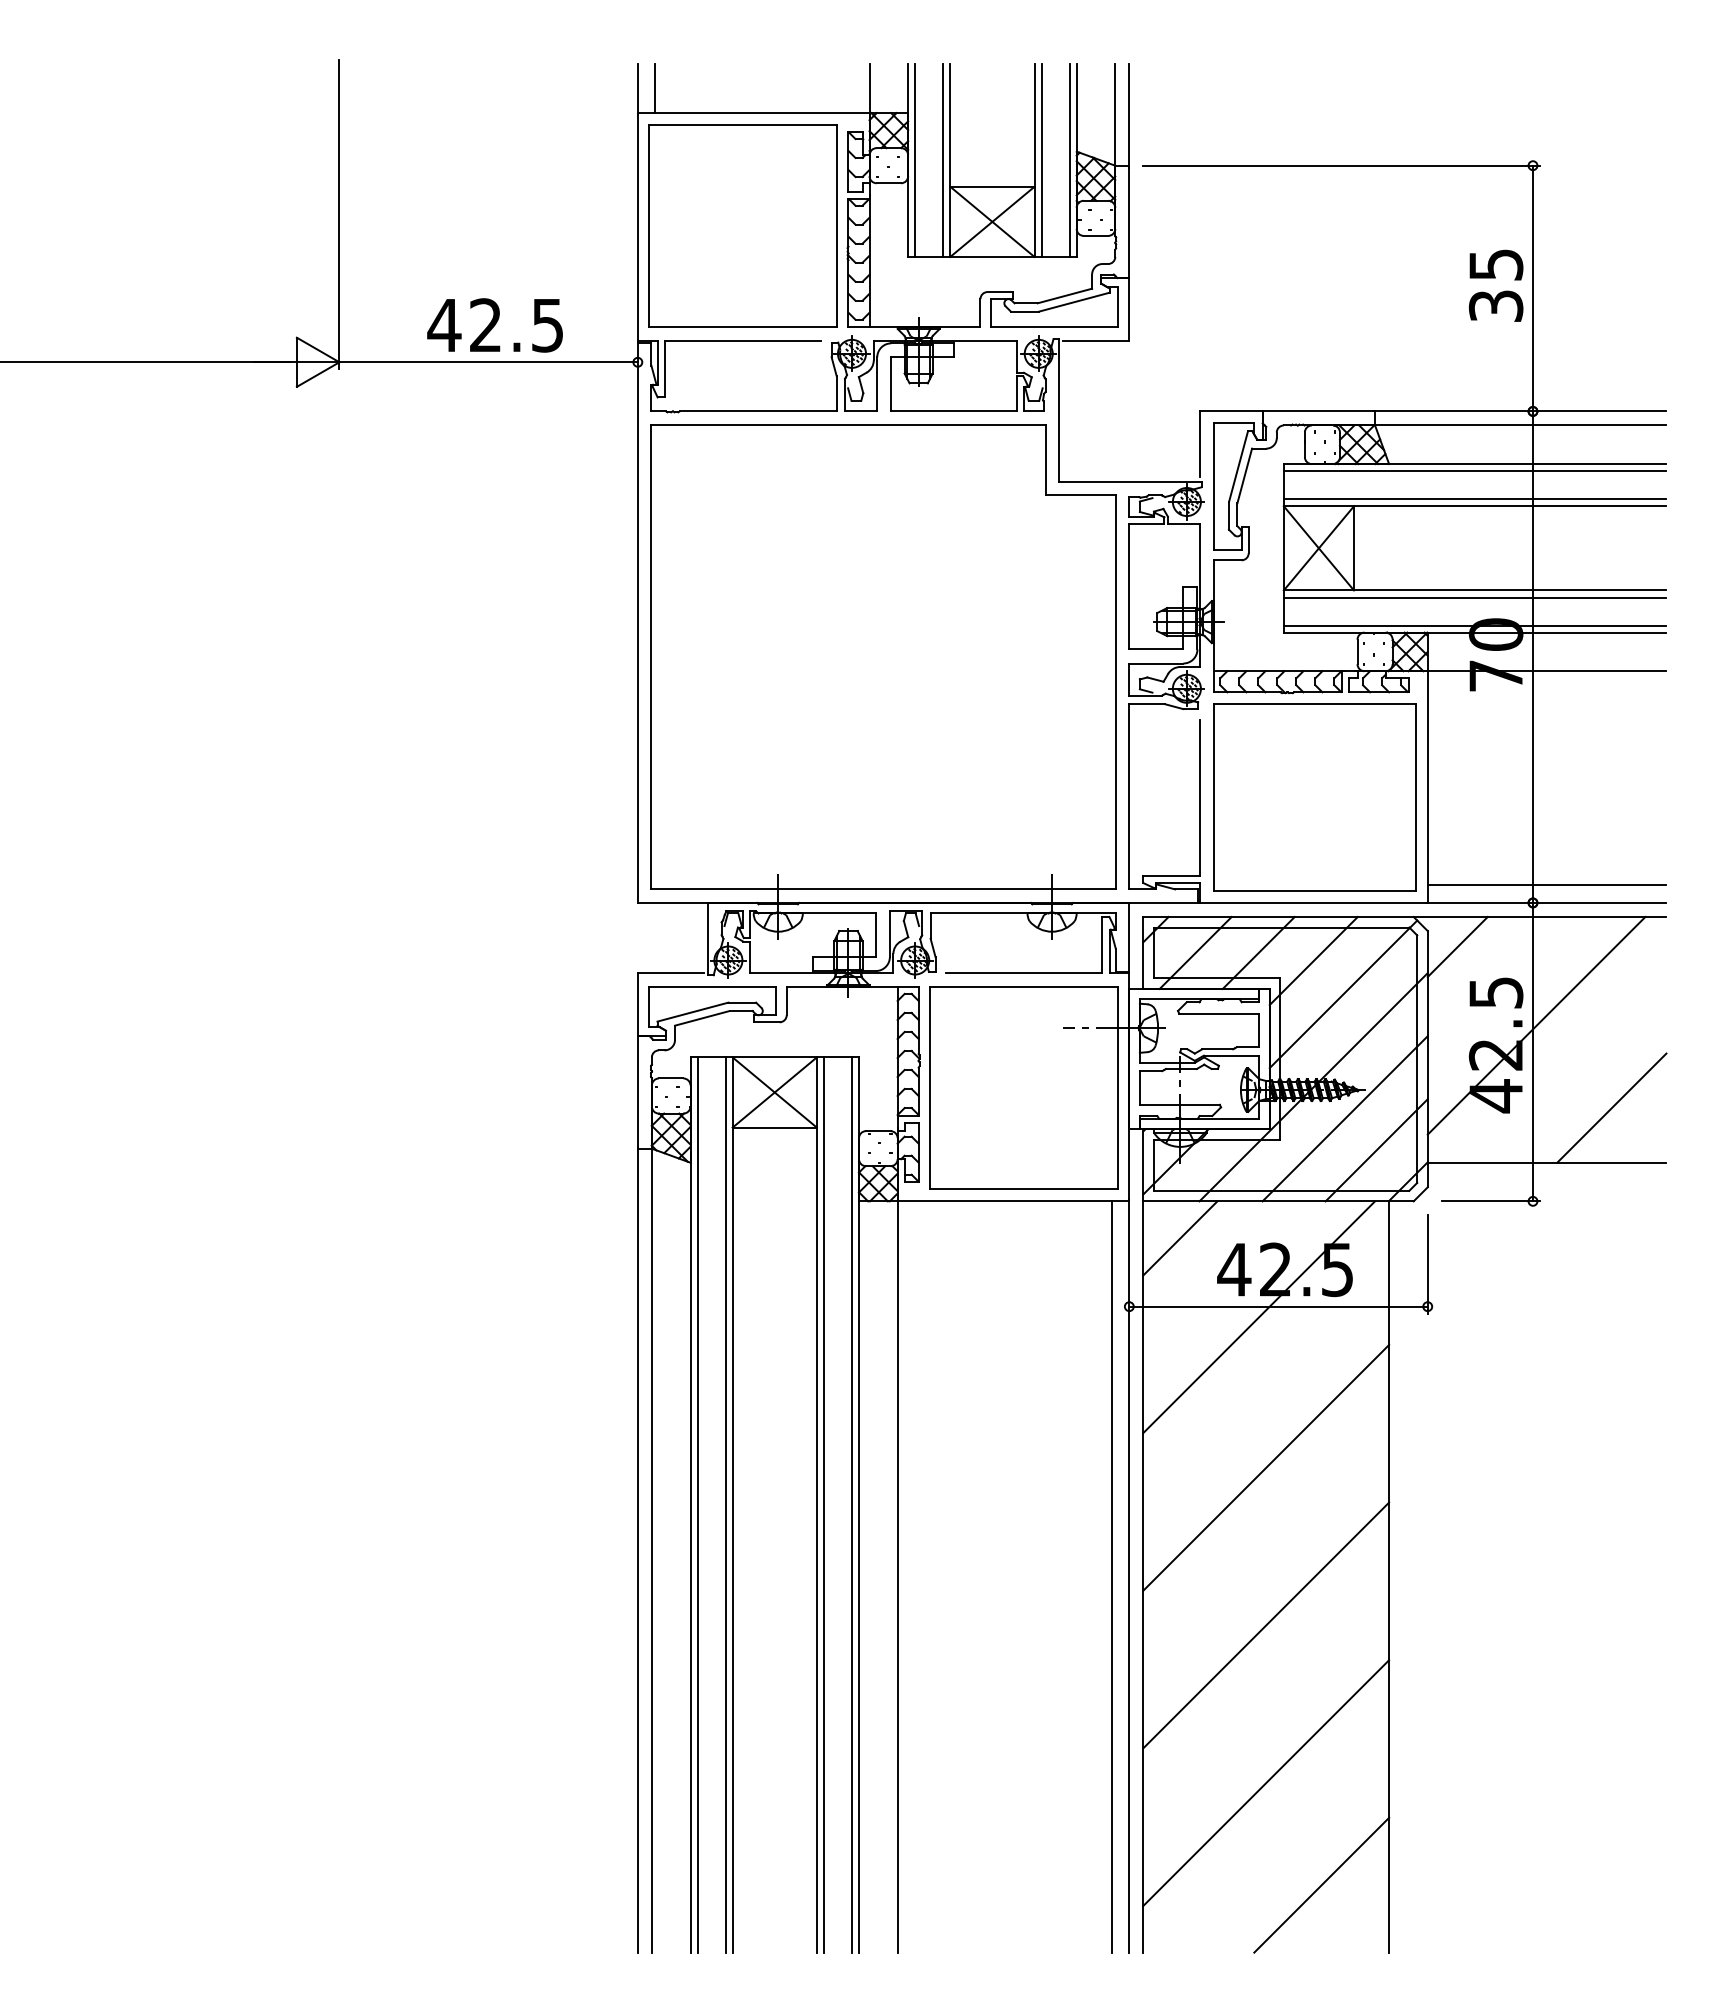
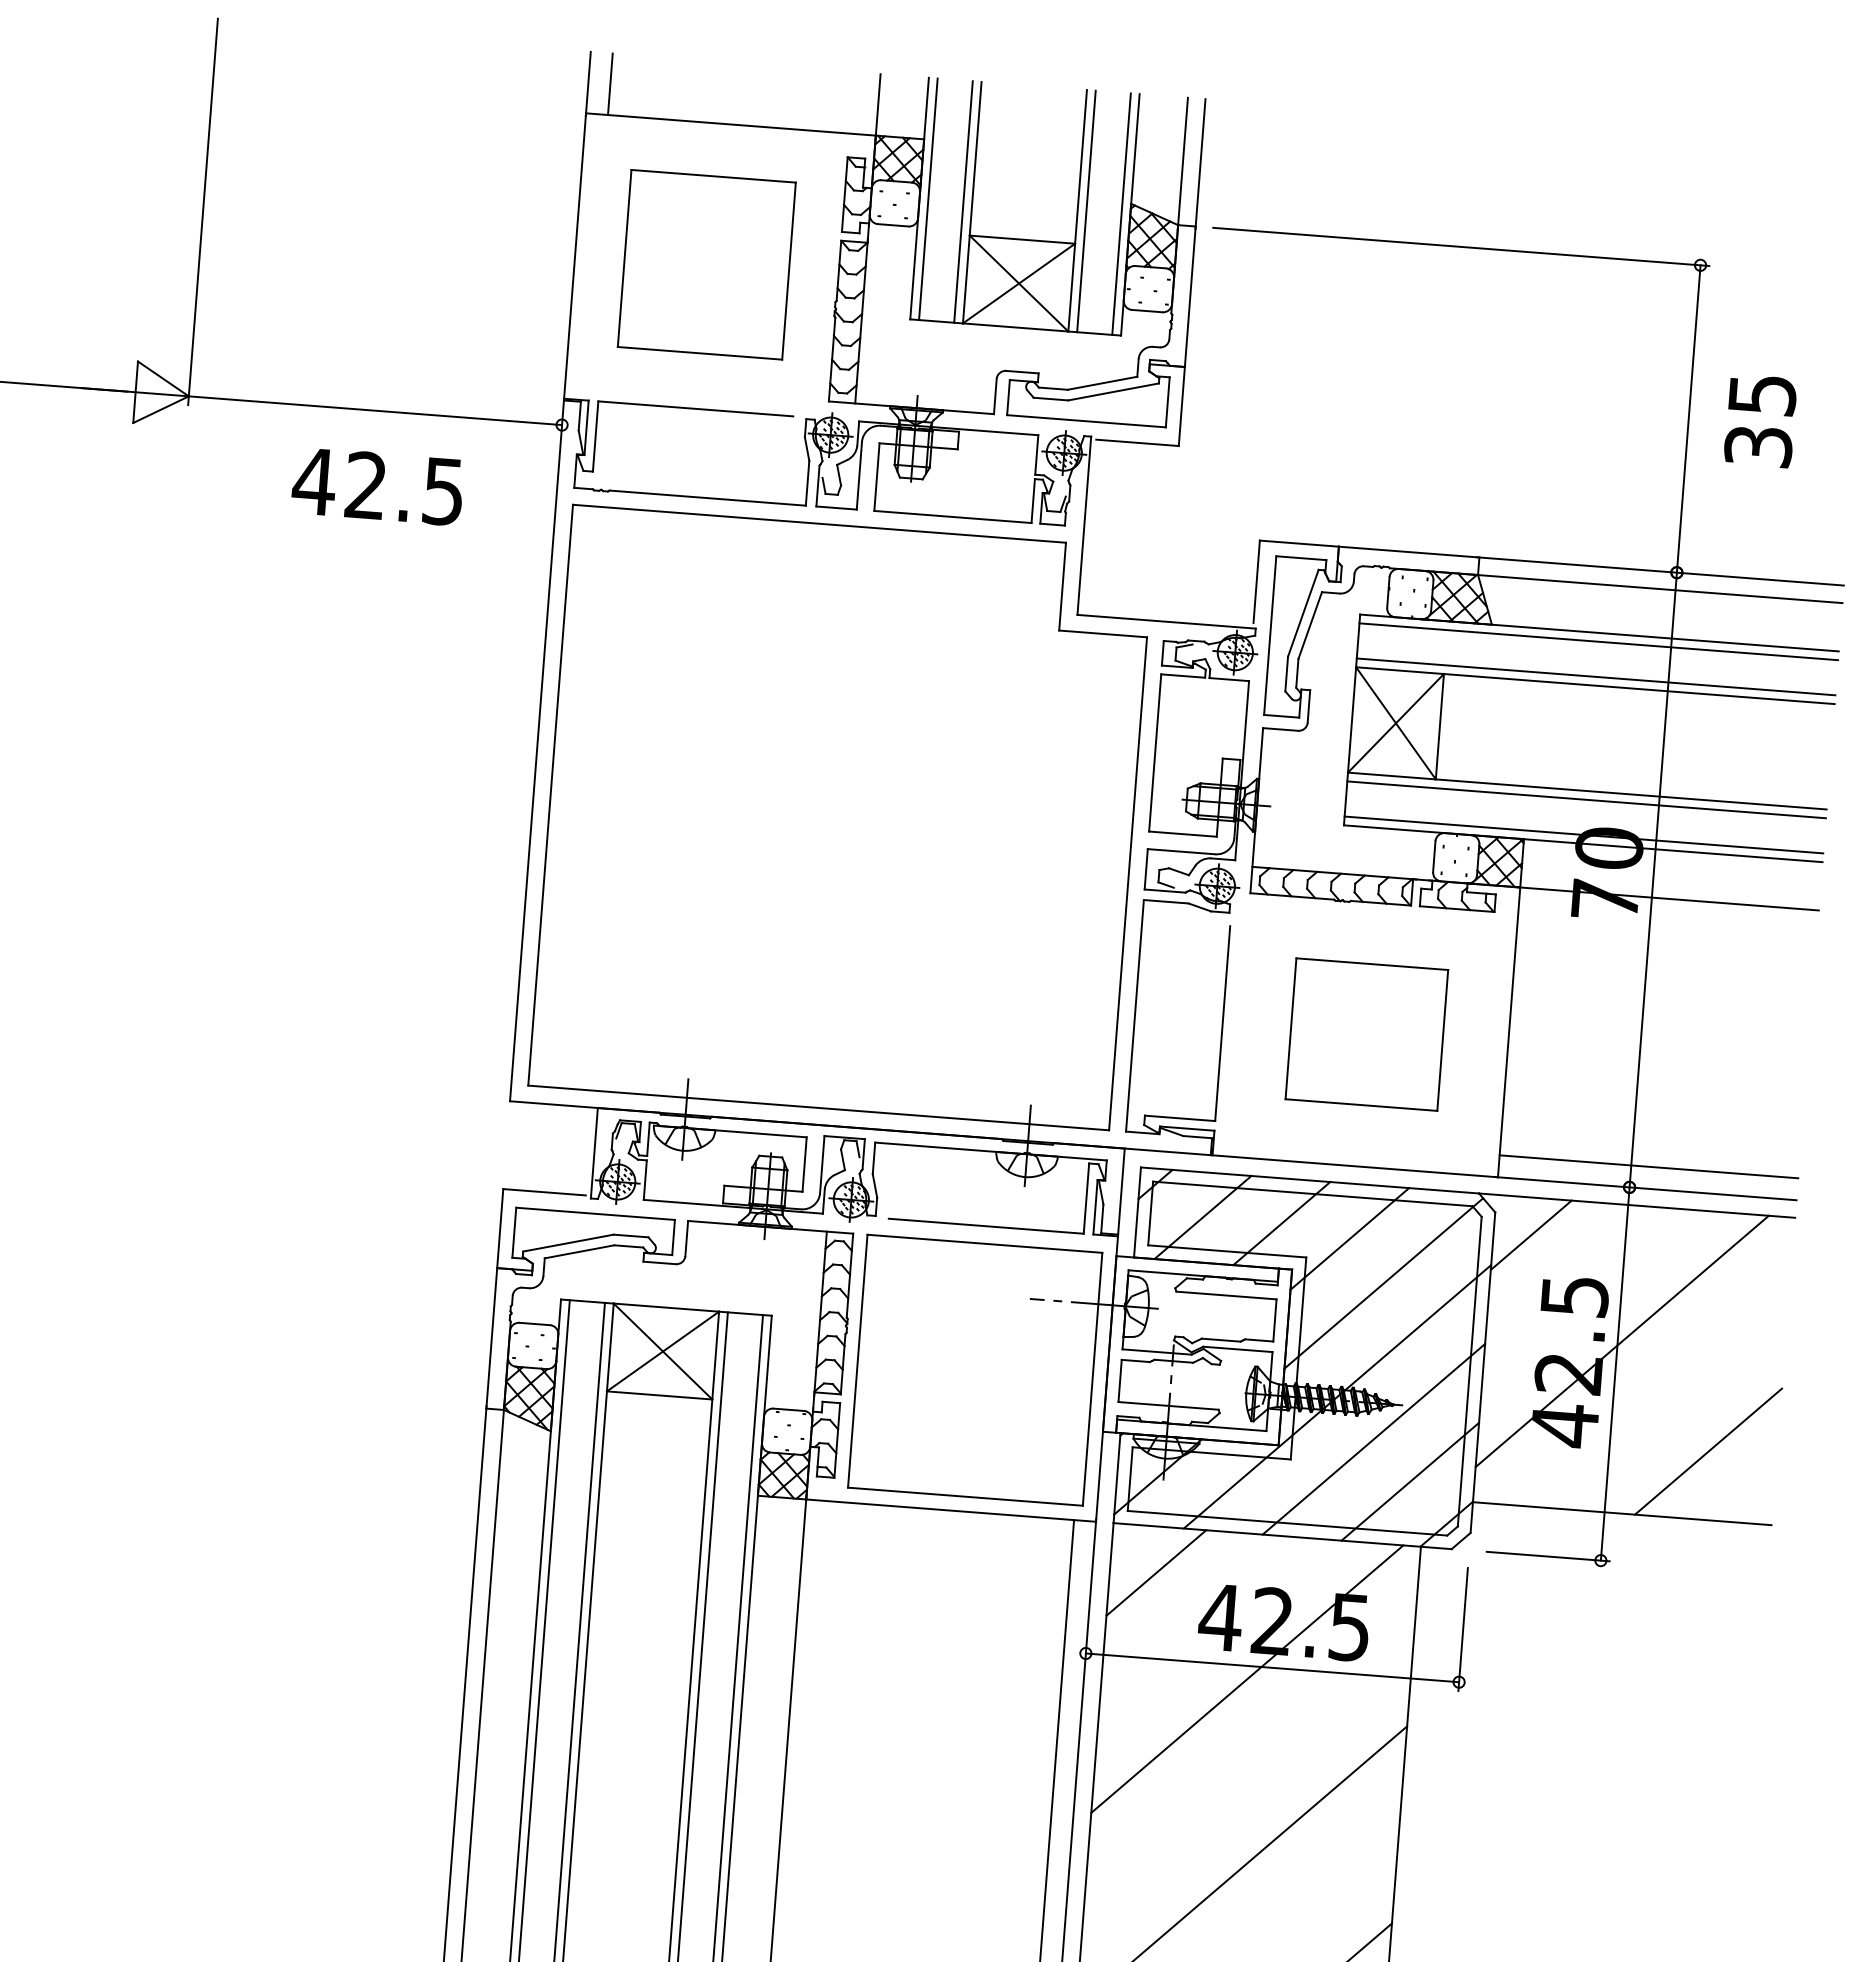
part: (742, 225) -> (706, 264), size x0.7
text: (1495, 285) -> (1759, 420), moved
text: (494, 325) -> (376, 486), moved
part: (1314, 797) -> (1366, 1034), size x0.6

